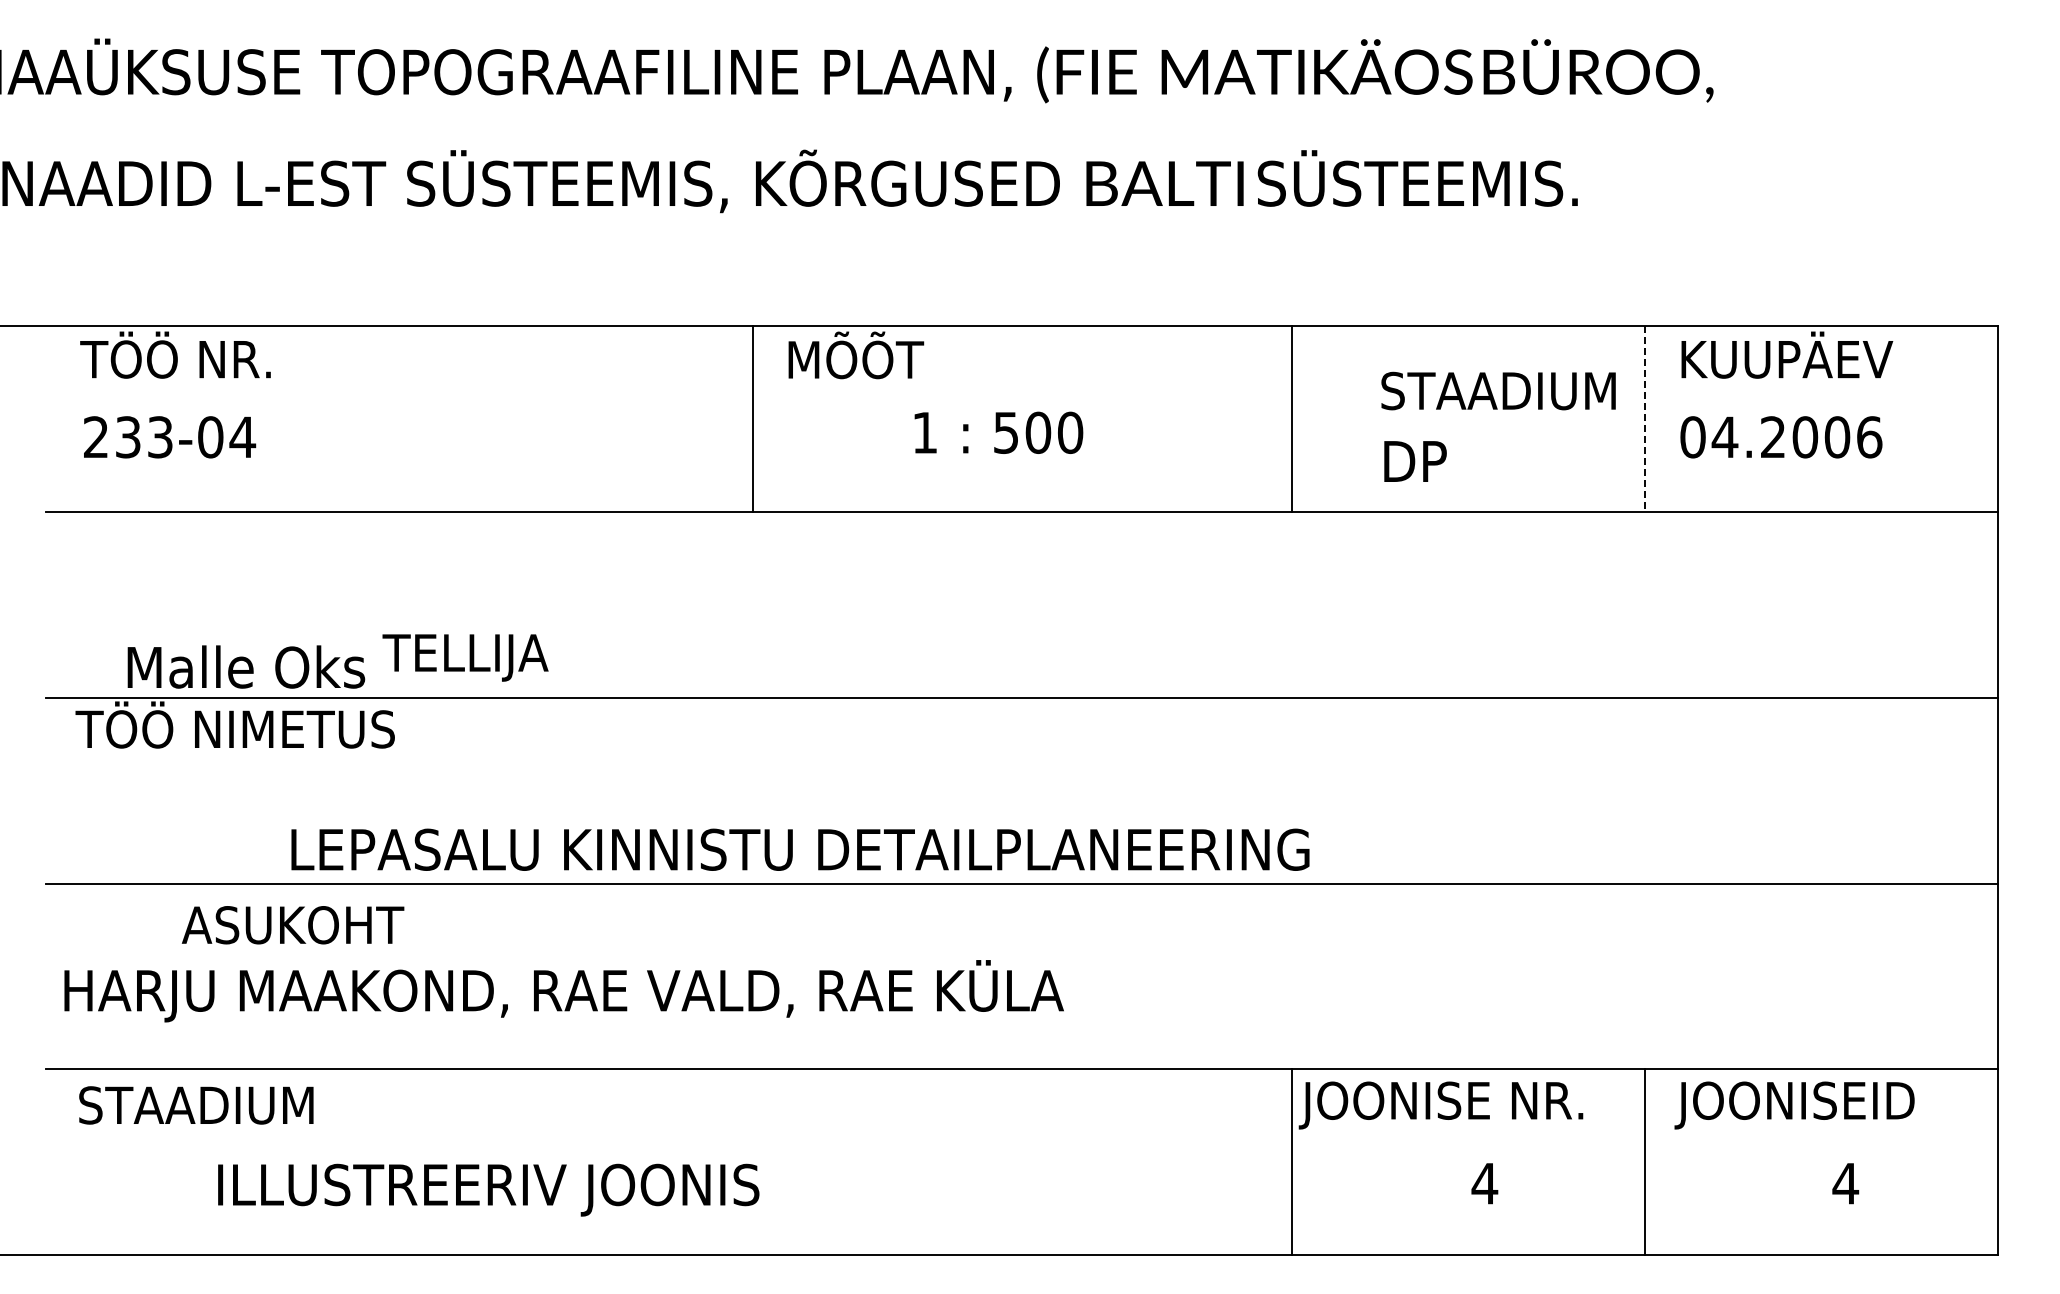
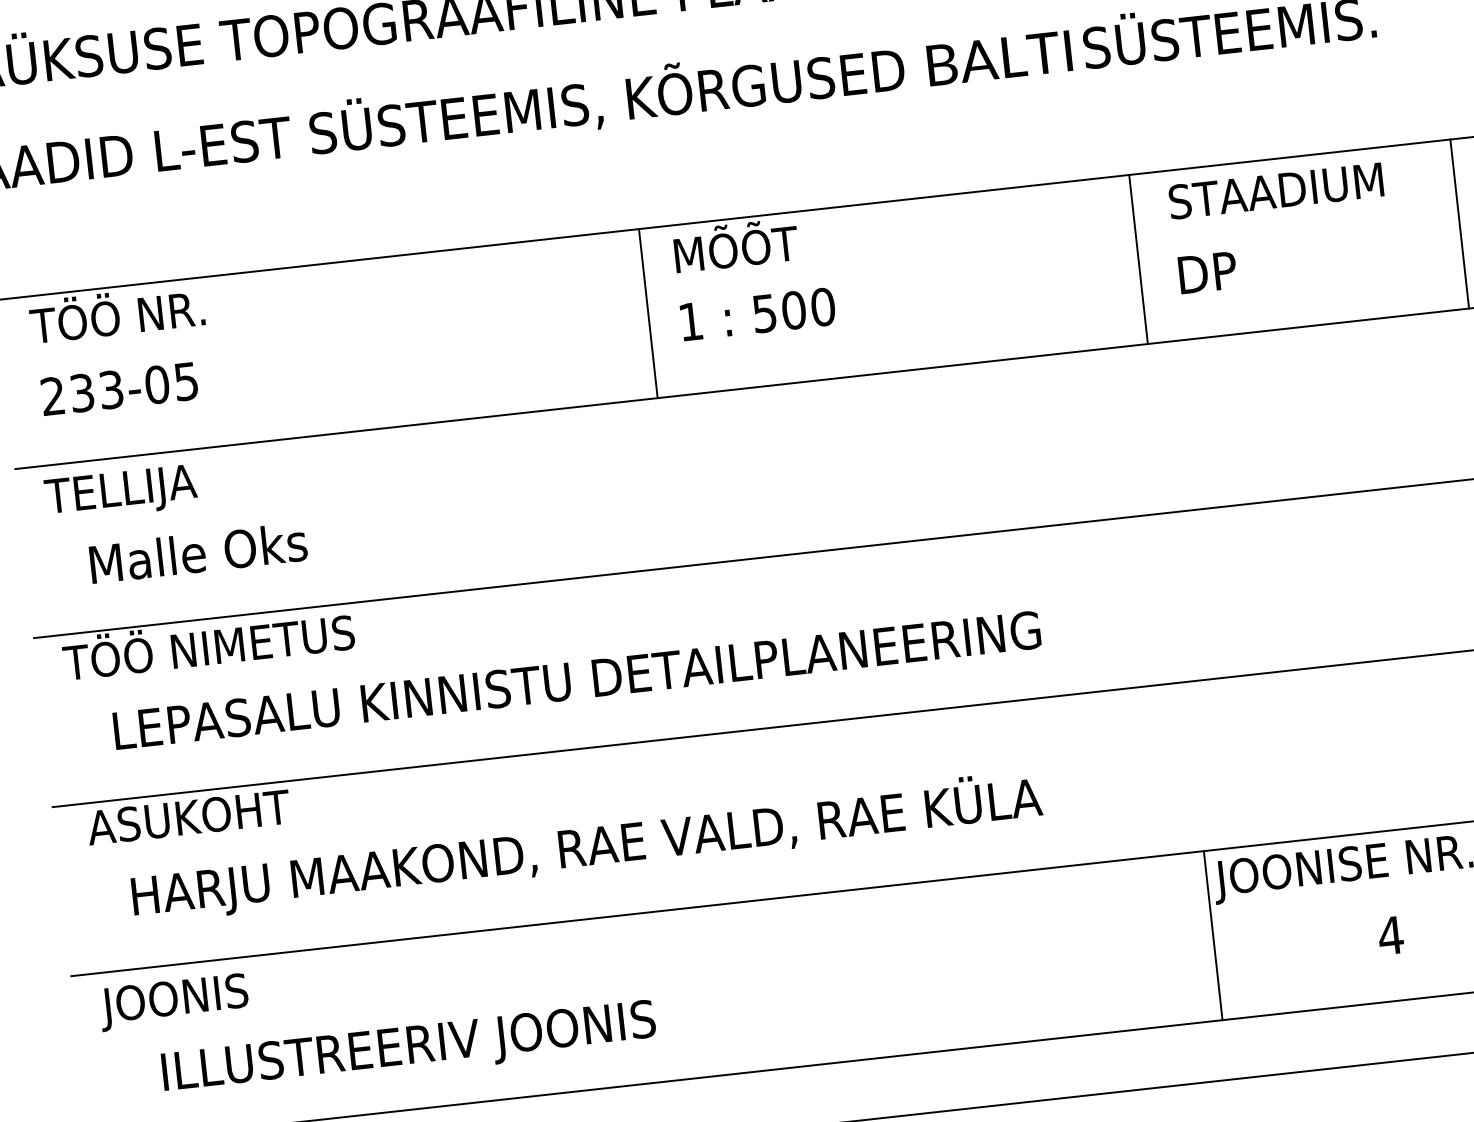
text: (1498, 390) -> (1276, 190), moved
line: (1645, 418) -> (1460, 223), dashed -> solid
text: (998, 432) -> (757, 314), moved
text: (242, 437) -> (186, 381), 233-04 -> 233-05
text: (1415, 461) -> (1207, 272), moved
text: (465, 657) -> (121, 492), moved
text: (246, 666) -> (198, 552), moved
text: (800, 849) -> (577, 680), moved
text: (292, 925) -> (188, 817), moved
text: (563, 991) -> (586, 847), moved
text: (193, 1110) -> (209, 998), STAADIUM -> JOONIS
text: (488, 1189) -> (408, 1049), moved

